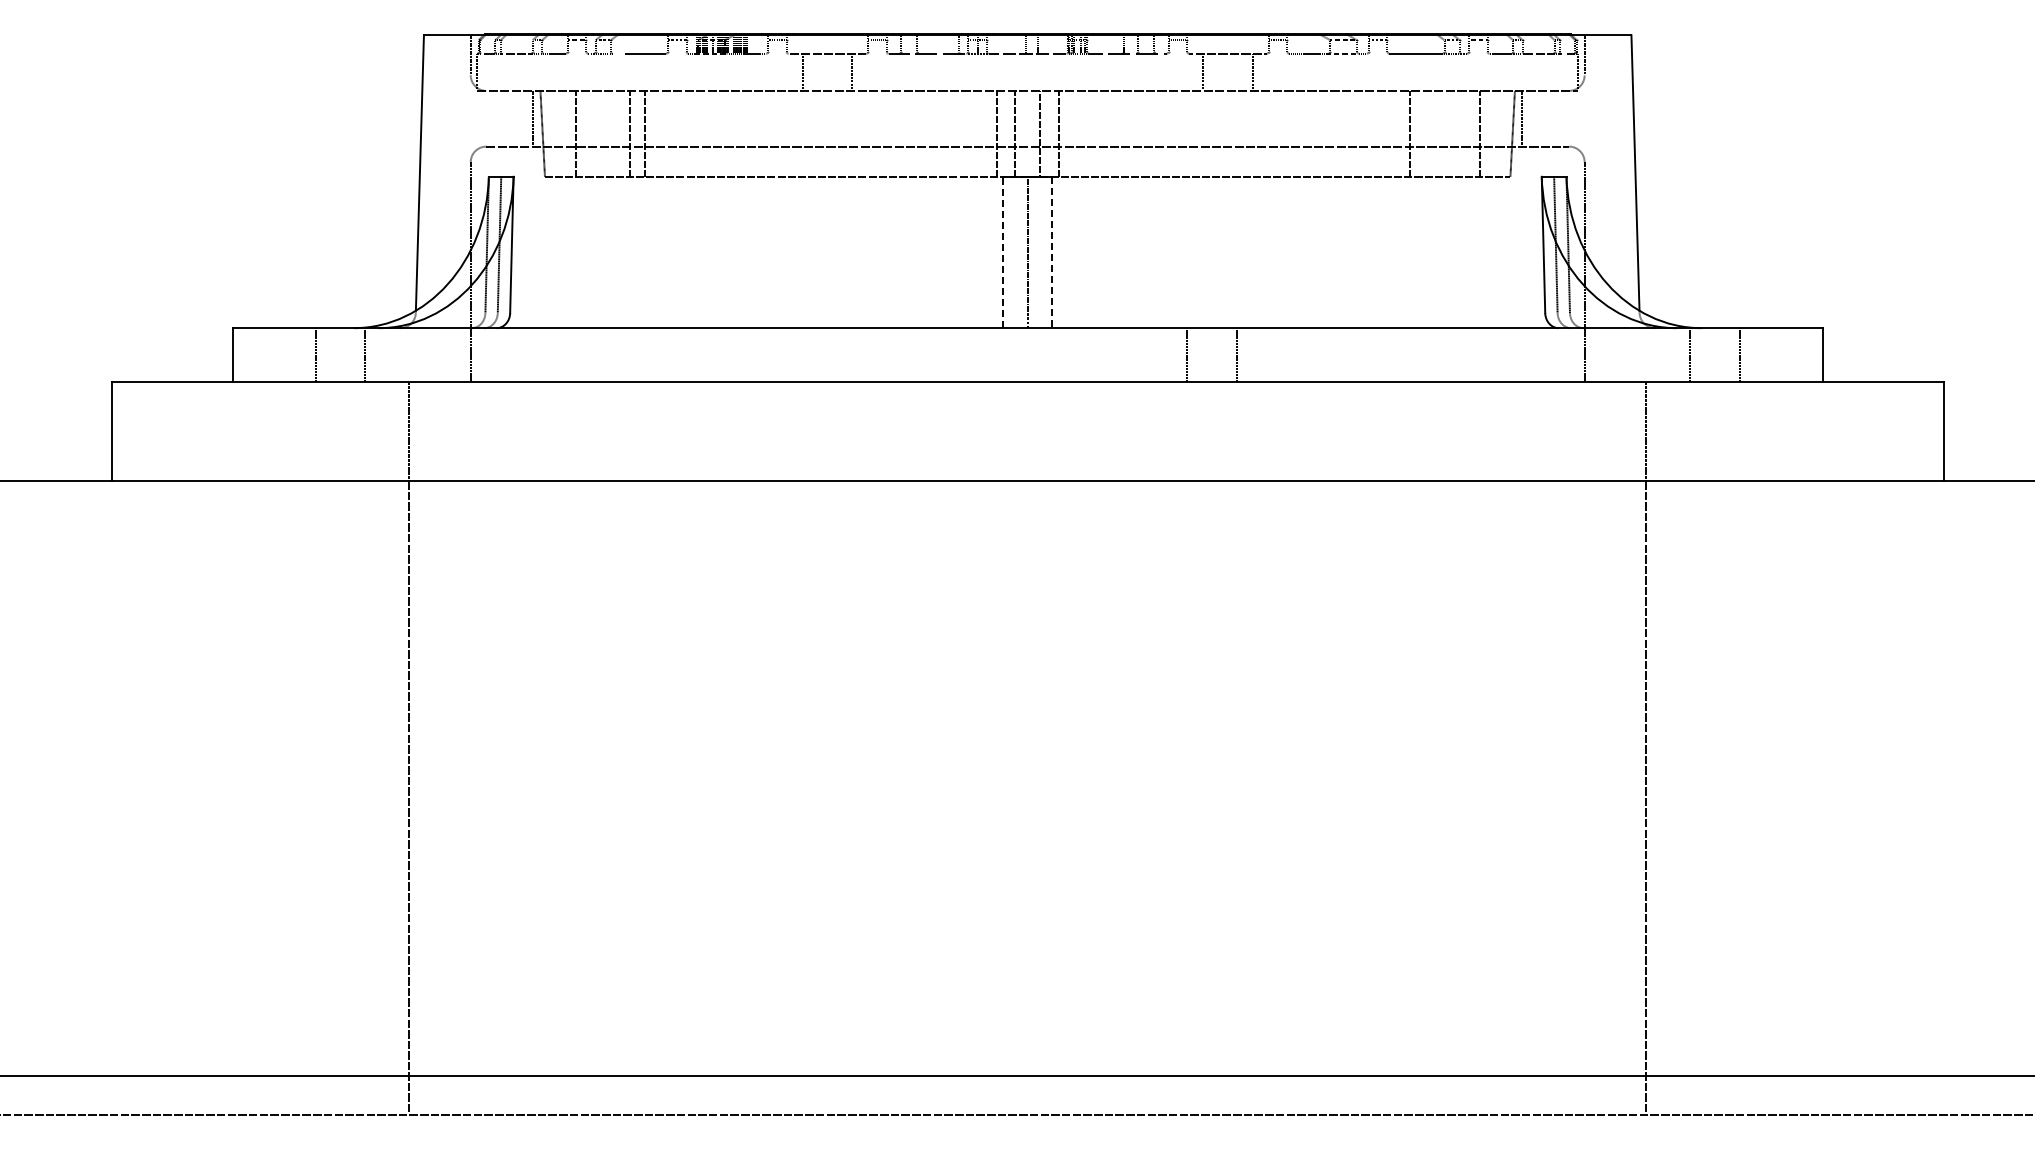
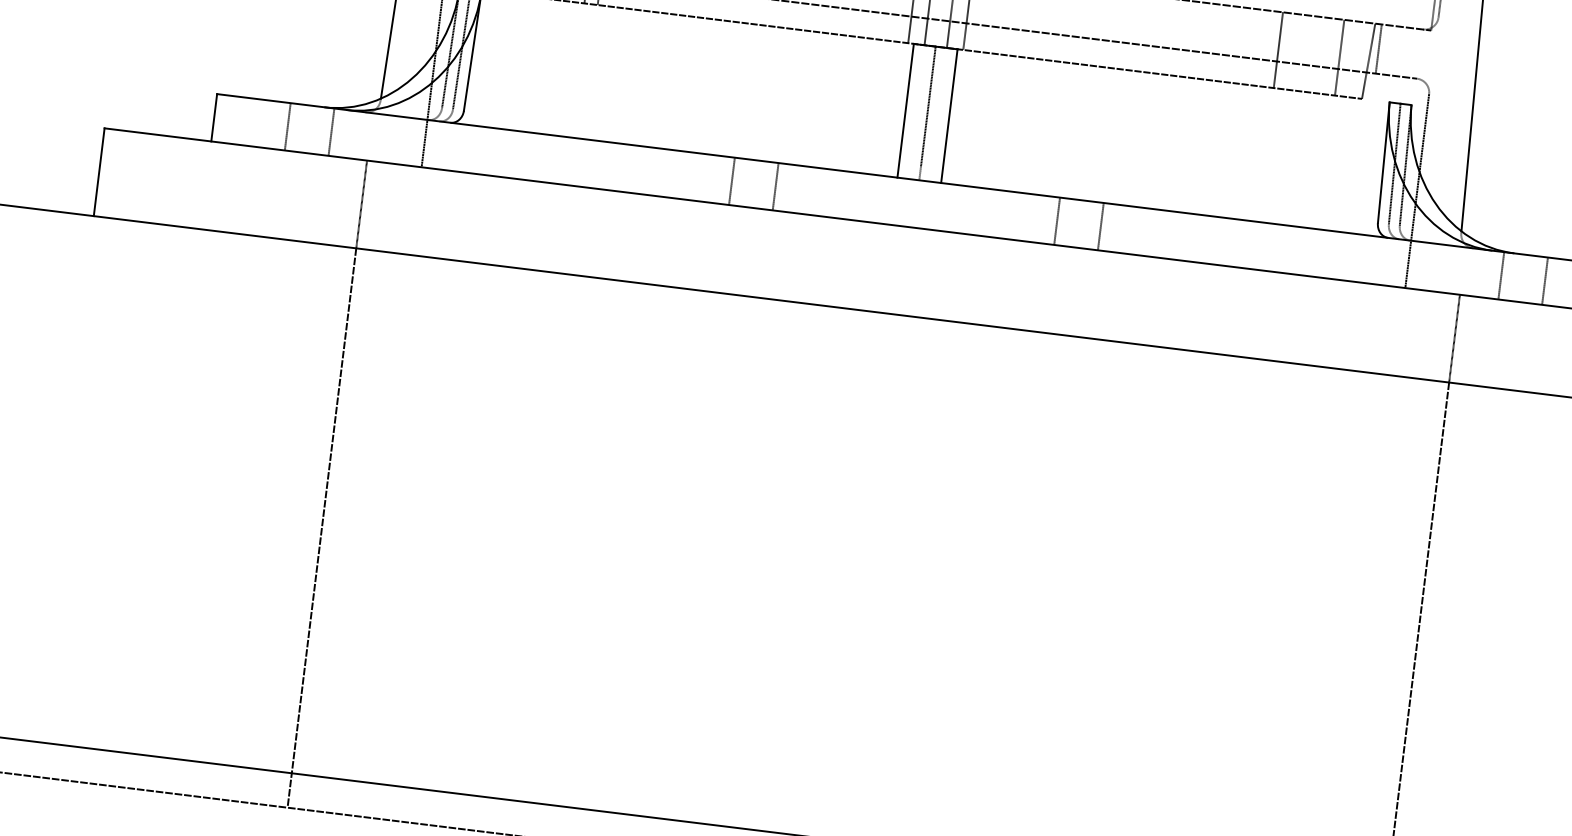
line: (1002, 252) -> (905, 110), dashed -> solid
line: (1052, 252) -> (949, 116), dashed -> solid
line: (818, 354) -> (731, 180), added
line: (868, 354) -> (775, 186), added

